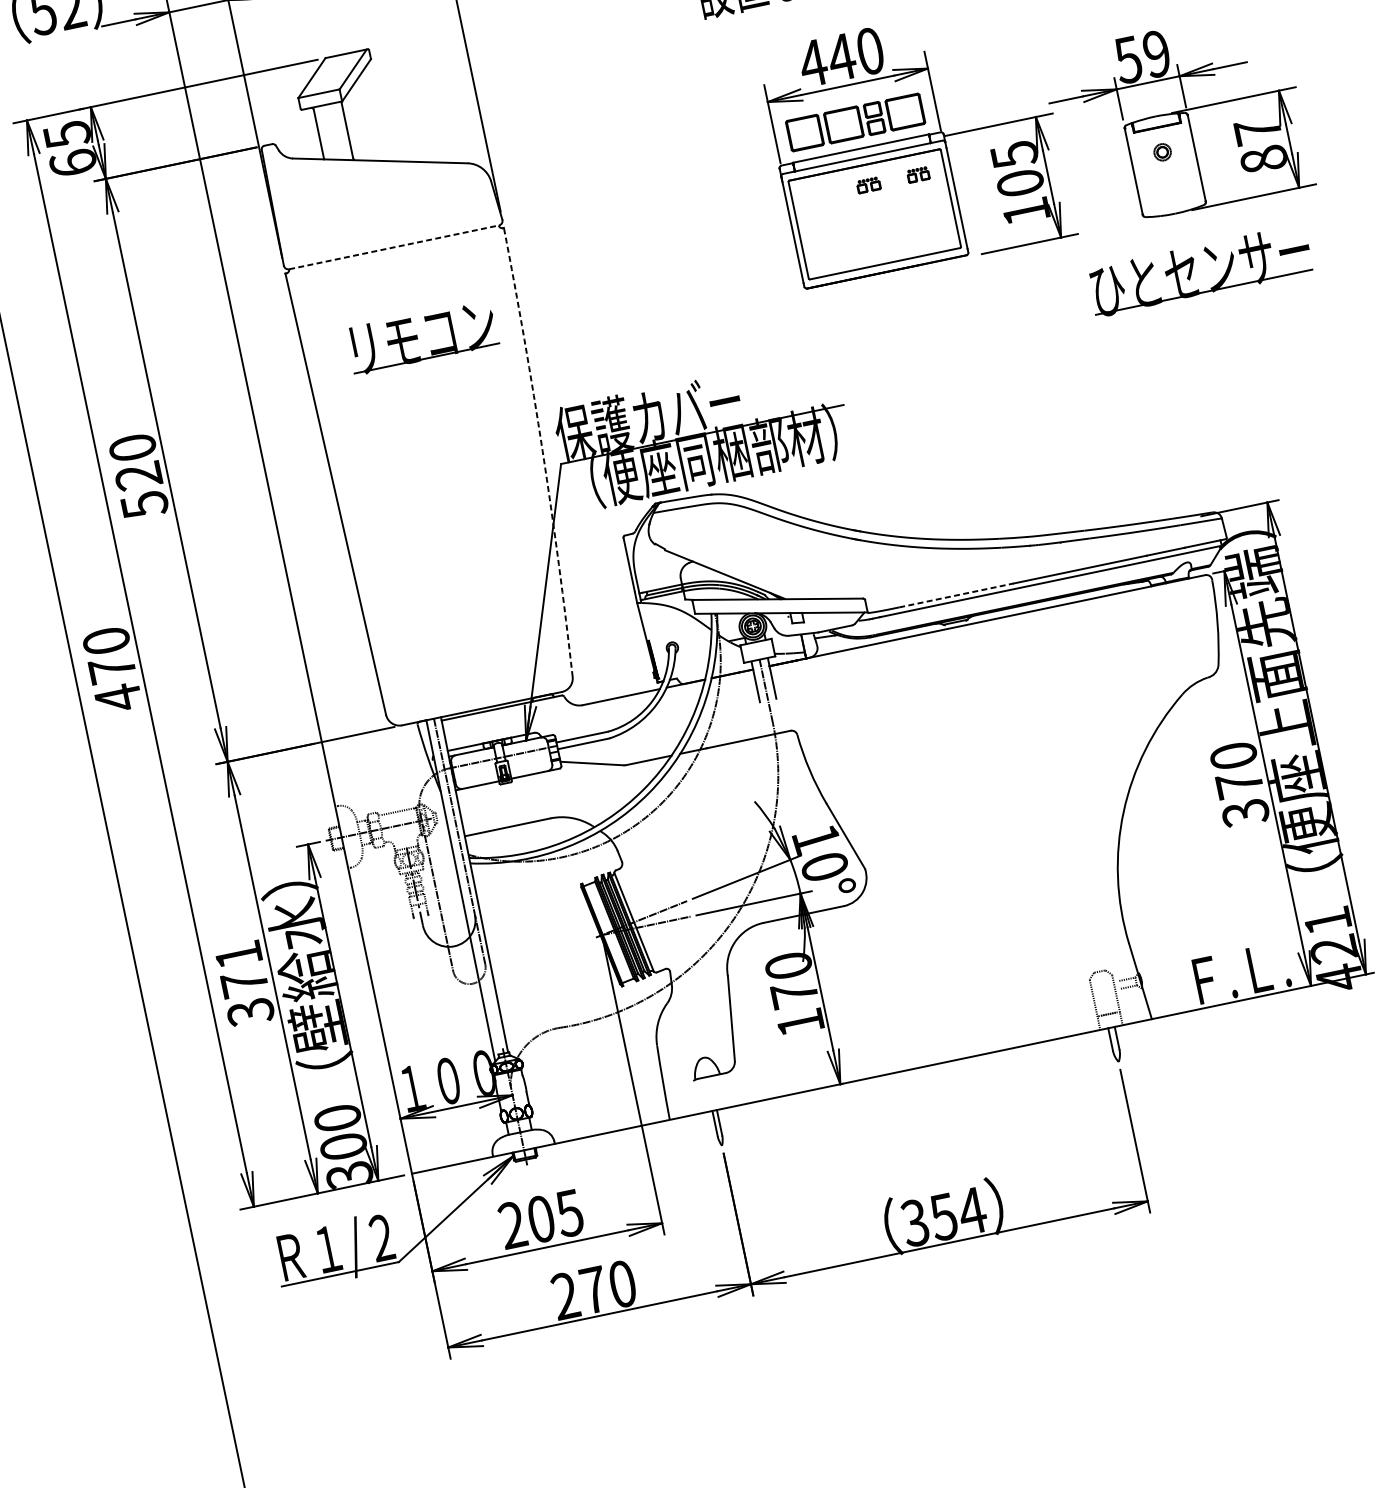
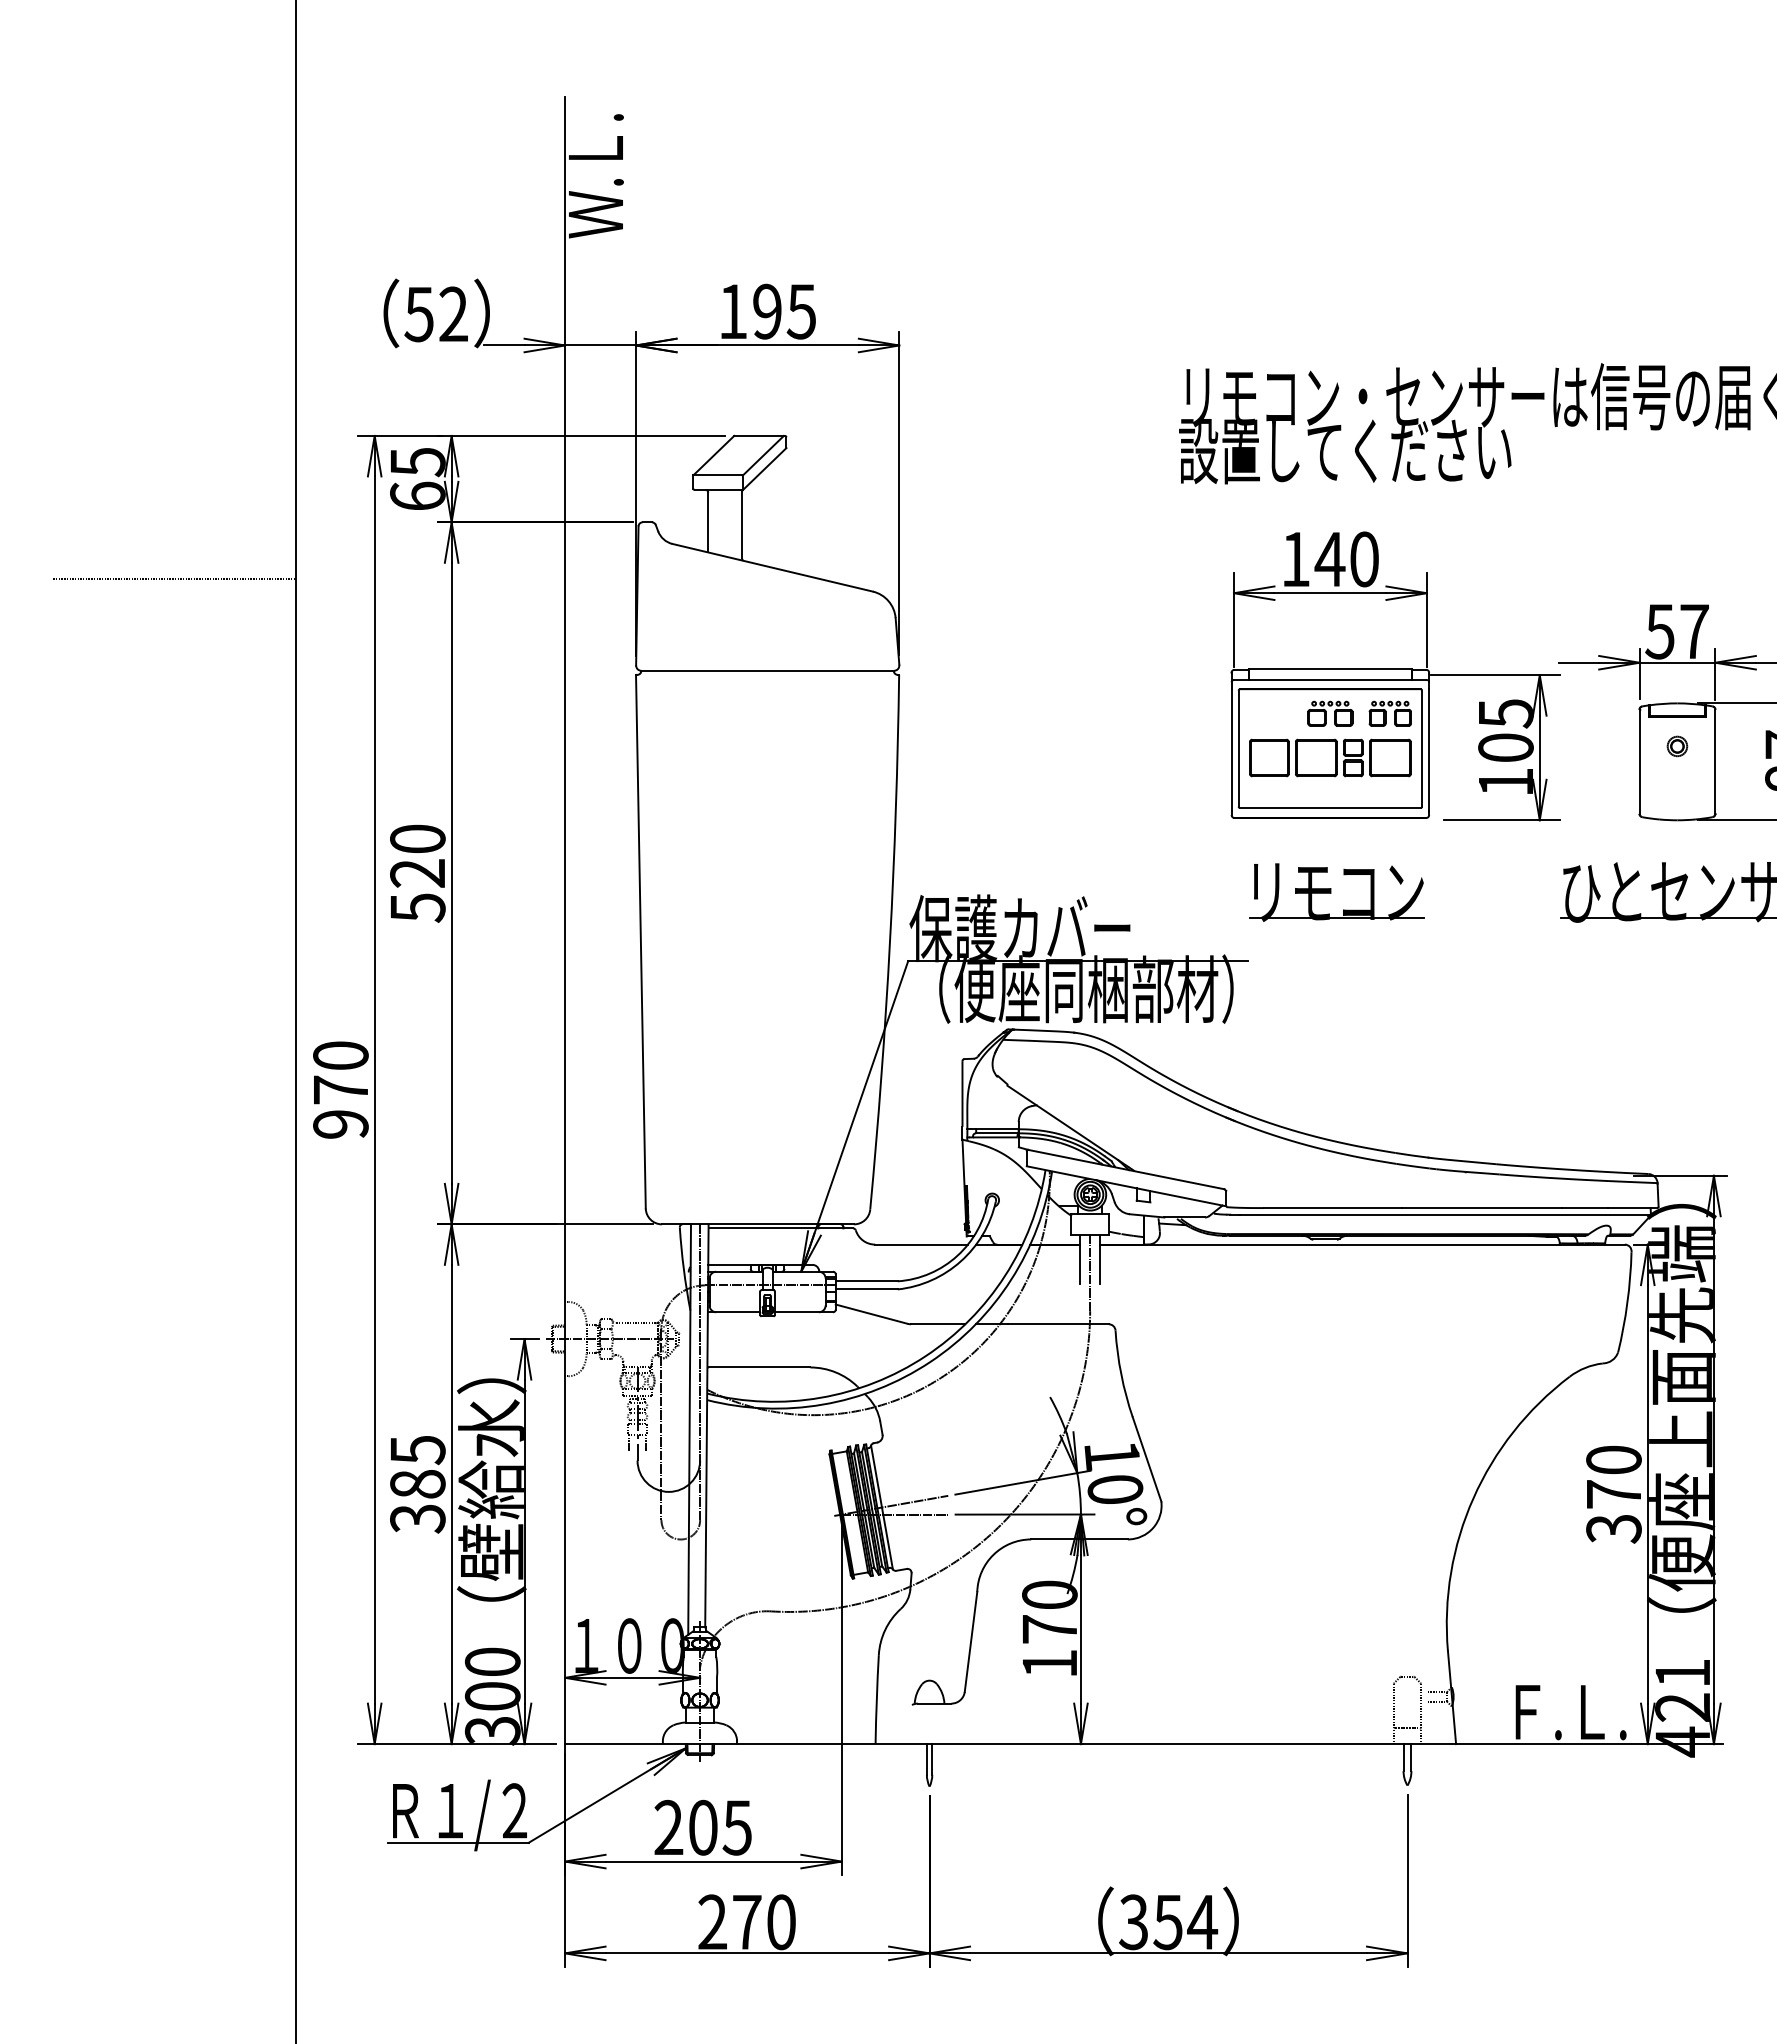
text: (1156, 53) -> (1694, 631), 59 -> 57
text: (813, 63) -> (1295, 559), 440 -> 140
part: (855, 122) -> (1330, 757), moved
part: (917, 174) -> (1389, 713), size x1.67
part: (868, 185) -> (1330, 713), size x1.67
line: (394, 246) -> (768, 670), dashed -> solid
part: (422, 337) -> (1336, 892), moved
arc: (542, 451) -> (889, 942), dashed -> solid
line: (956, 595) -> (1332, 1208), dashed -> solid
text: (118, 698) -> (340, 1124), 470 -> 970
text: (241, 969) -> (417, 1467), 371 -> 385

